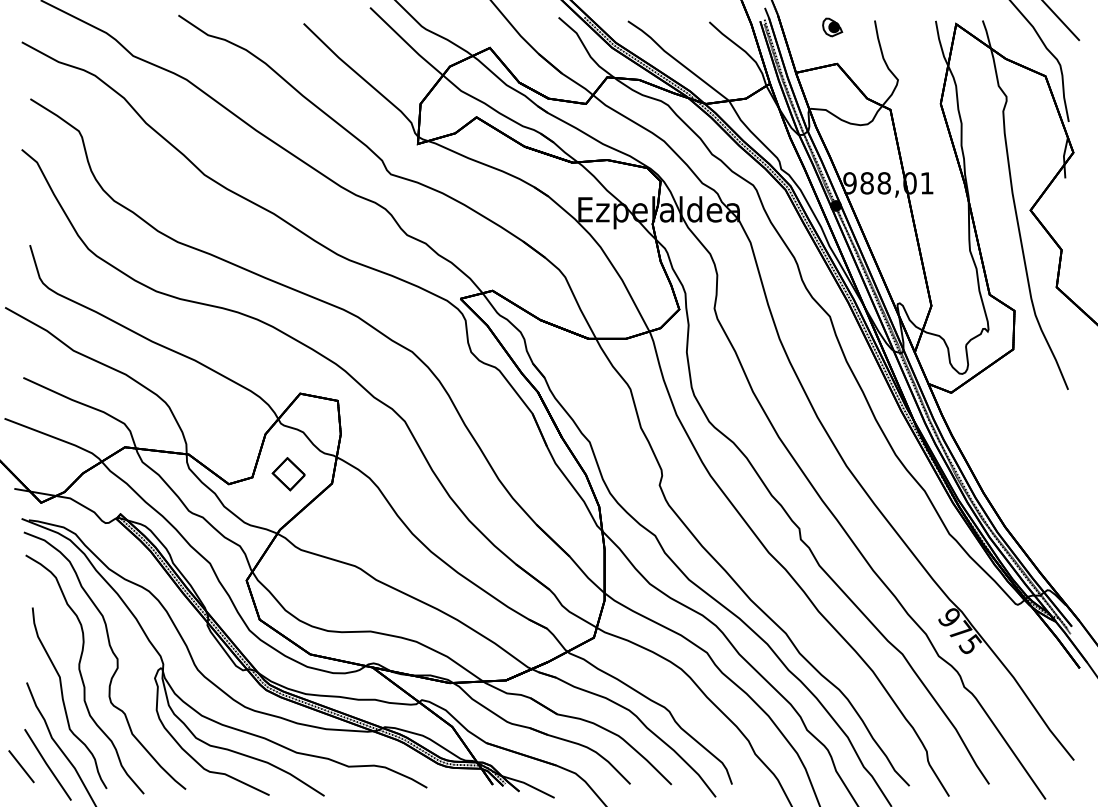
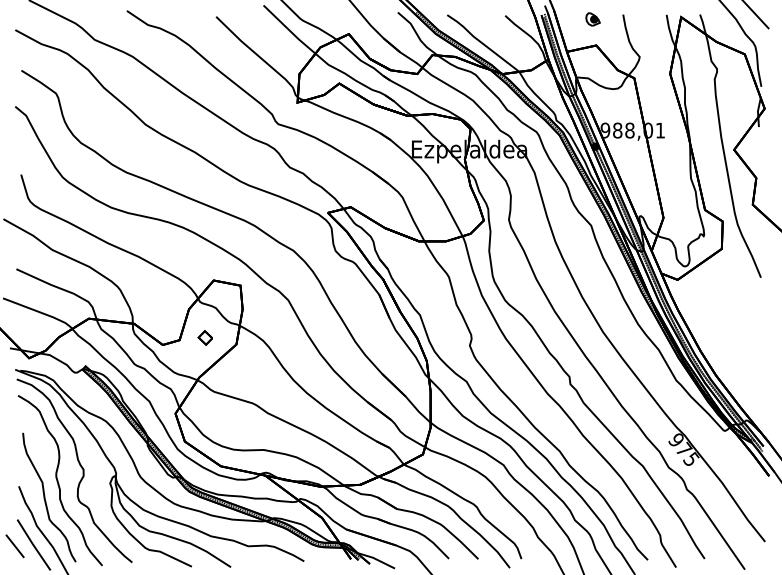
part: (288, 474) -> (205, 338), size x0.6

